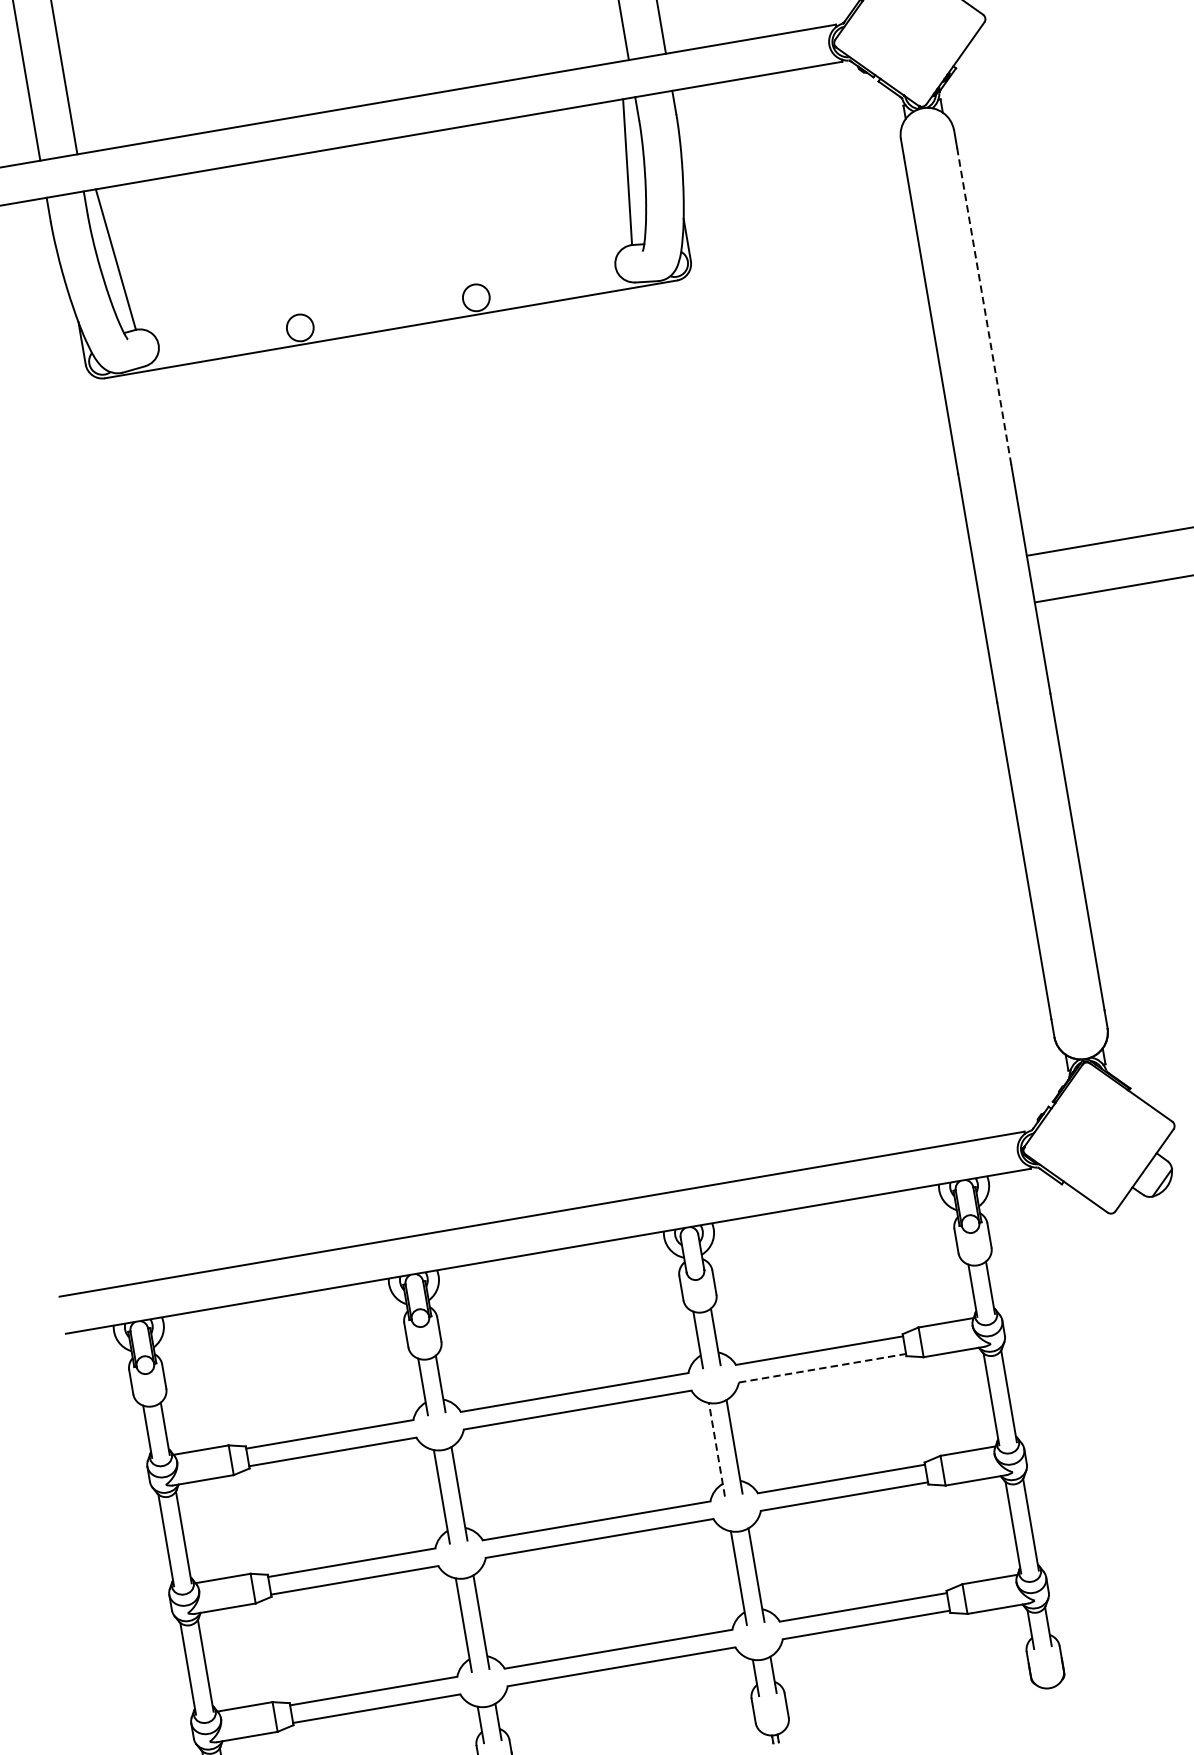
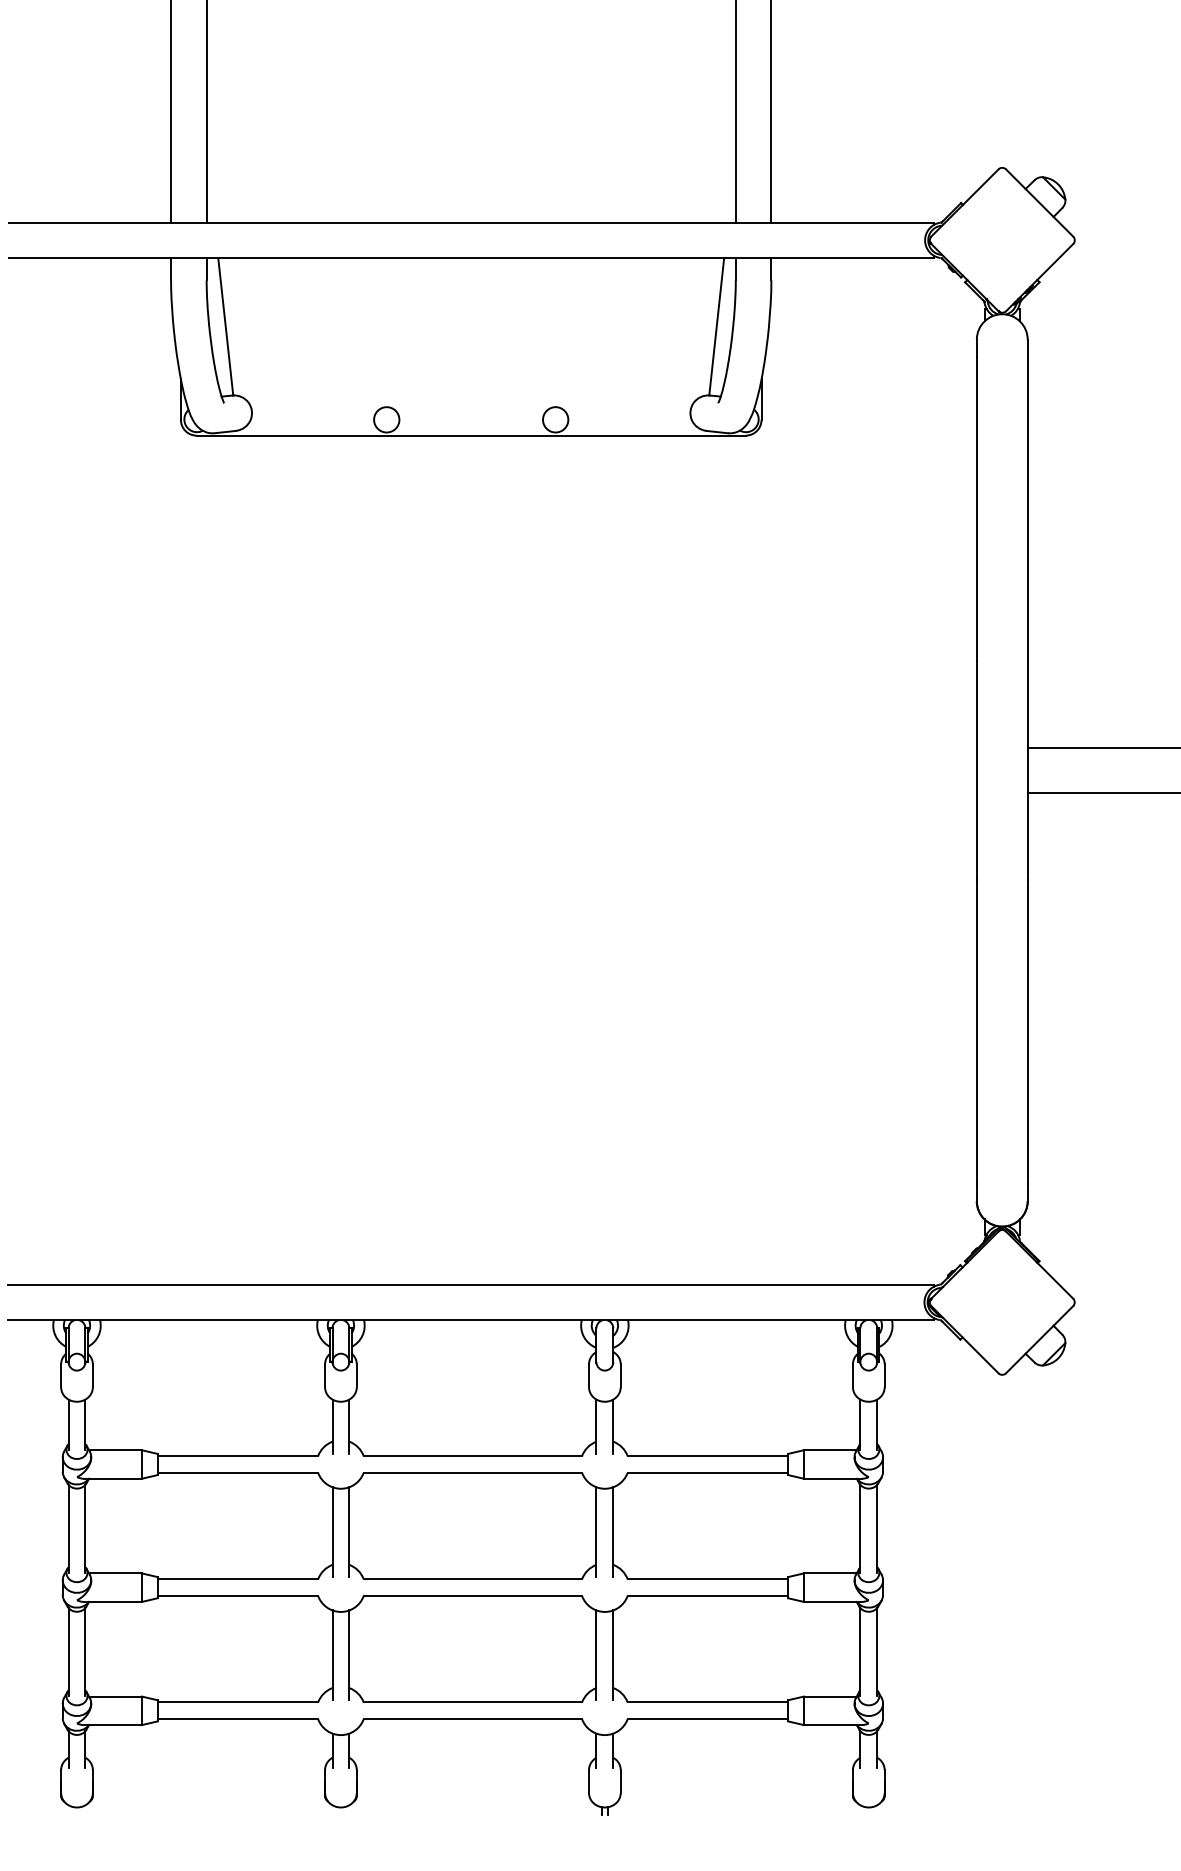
line: (984, 307) -> (1027, 509), dashed -> solid
line: (823, 1367) -> (708, 1472), dashed -> solid
line: (717, 1450) -> (596, 1532), dashed -> solid

